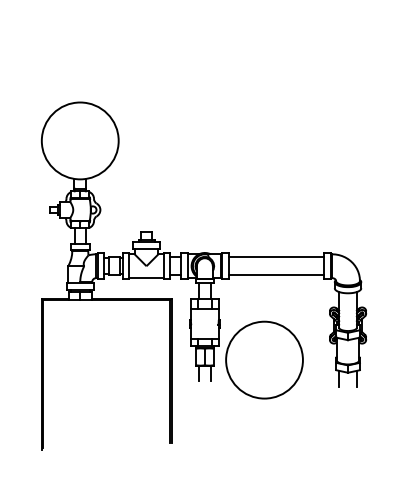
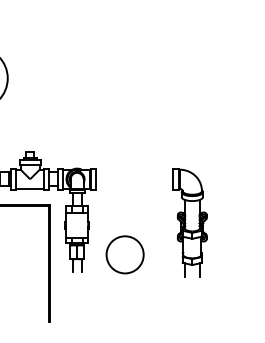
line: (276, 257) -> (134, 172), removed
line: (276, 275) -> (134, 186), removed
circle: (264, 359) -> (125, 254), size x0.6

